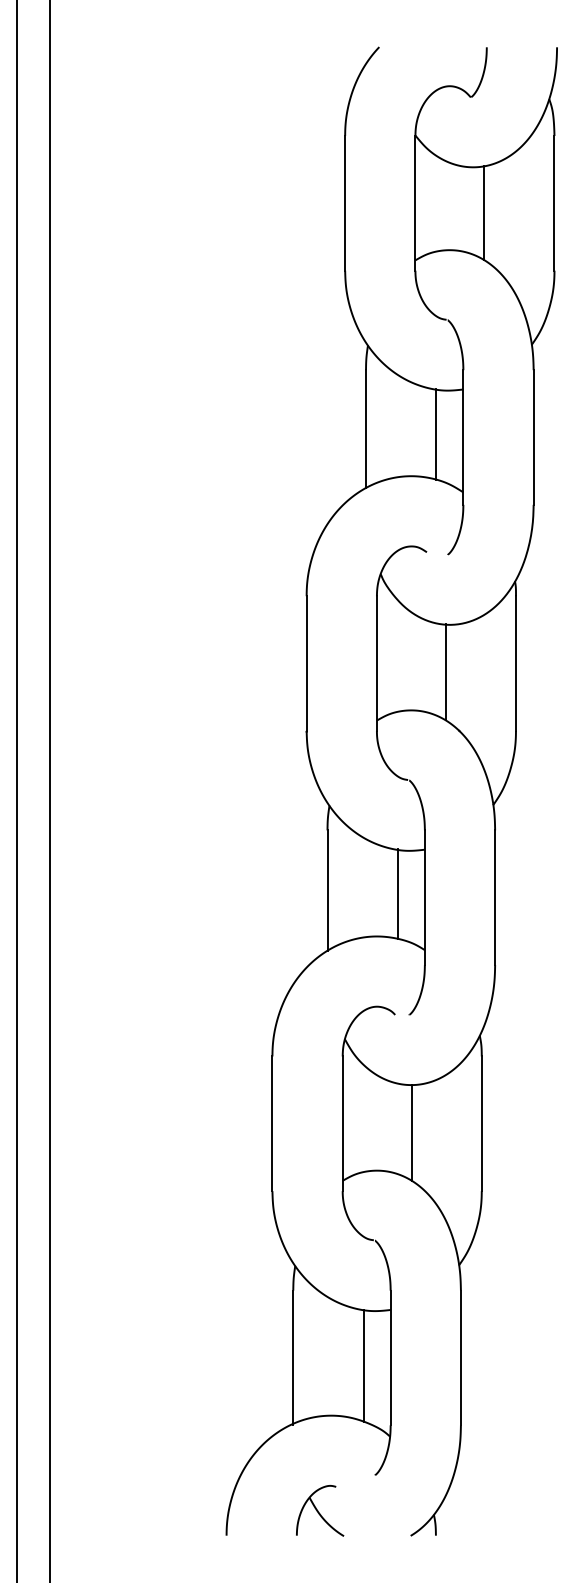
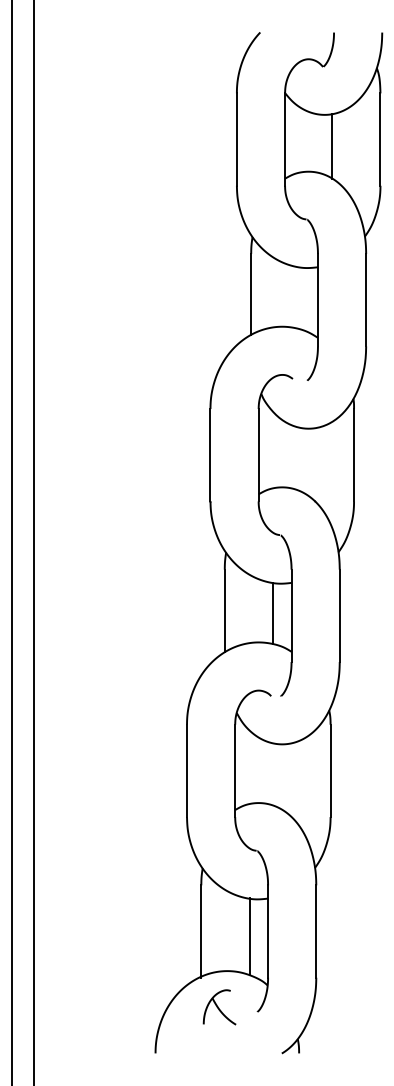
line: (436, 435) -> (299, 298), removed
line: (445, 672) -> (305, 461), removed
line: (411, 1131) -> (282, 776), removed
part: (319, 1511) -> (219, 1007), moved

